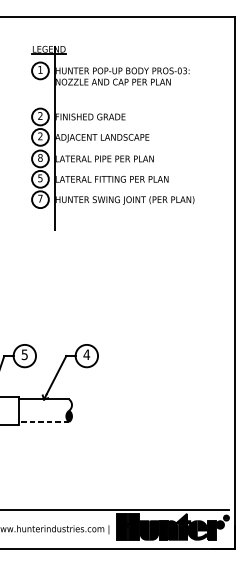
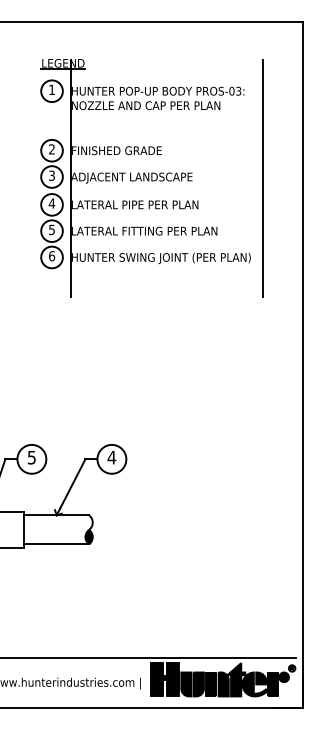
text: (40, 136) -> (51, 175), 2 -> 3
line: (203, 138) -> (262, 178), added
text: (40, 157) -> (51, 203), 8 -> 4
text: (40, 198) -> (52, 256), 7 -> 6
line: (43, 422) -> (56, 544), dashed -> solid

